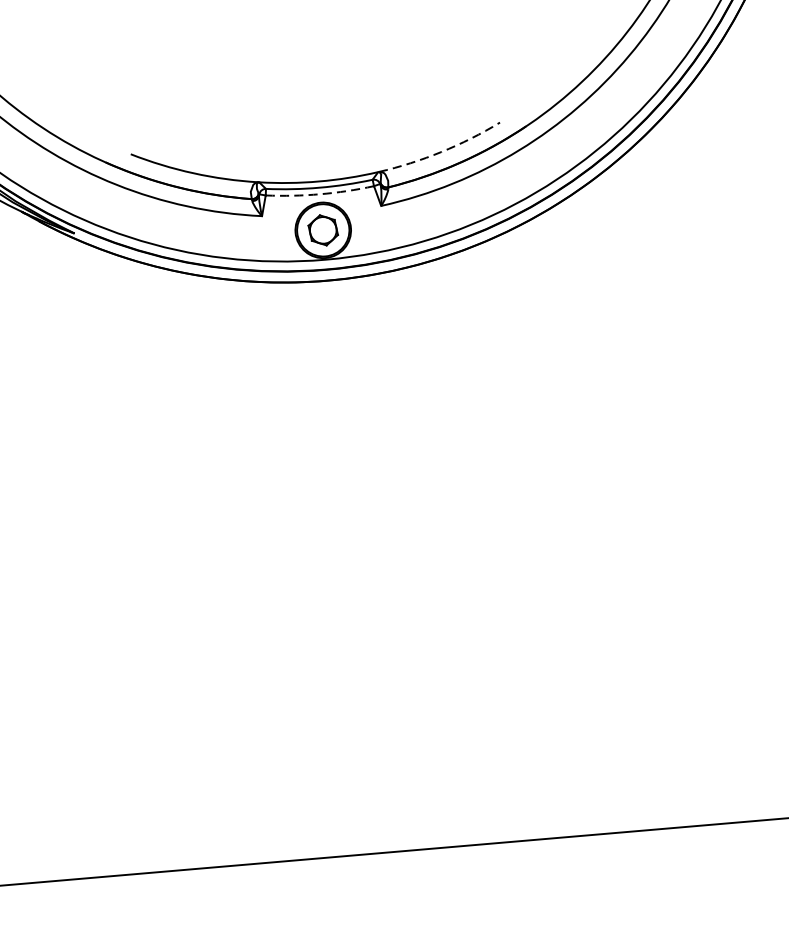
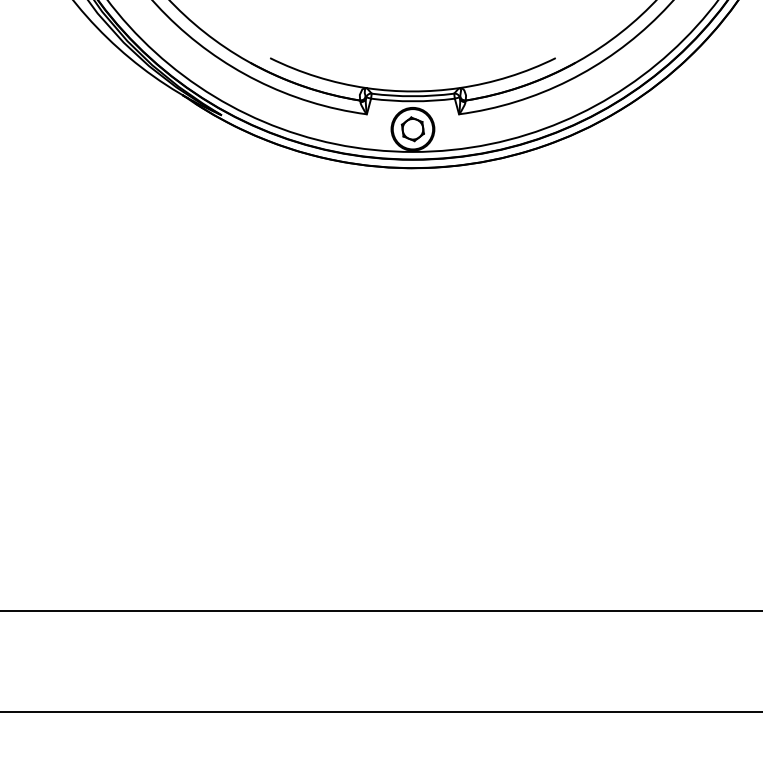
arc: (440, 151) -> (508, 76), dashed -> solid
arc: (319, 194) -> (412, 101), dashed -> solid

